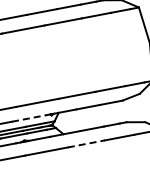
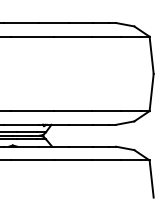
line: (29, 118) -> (21, 124), dashed -> solid
line: (86, 144) -> (72, 160), dashed -> solid

